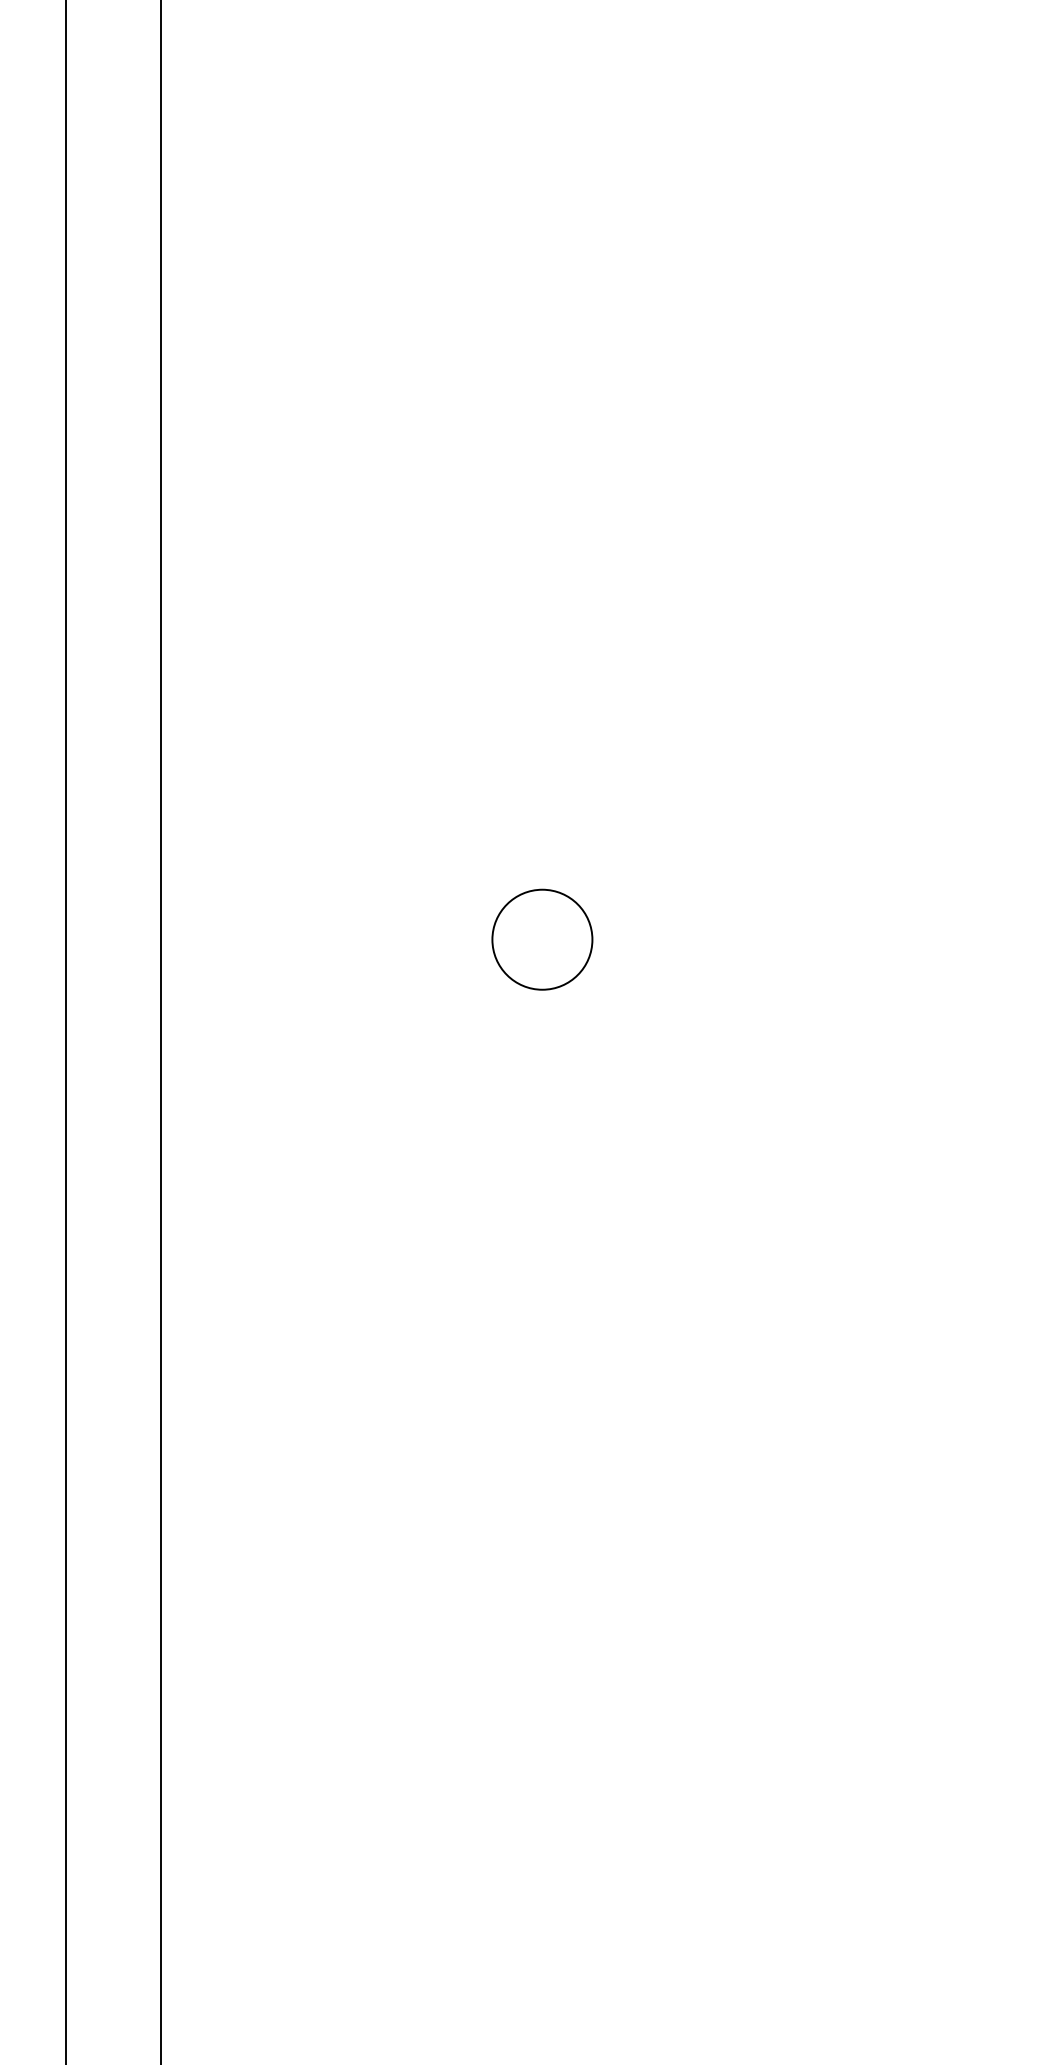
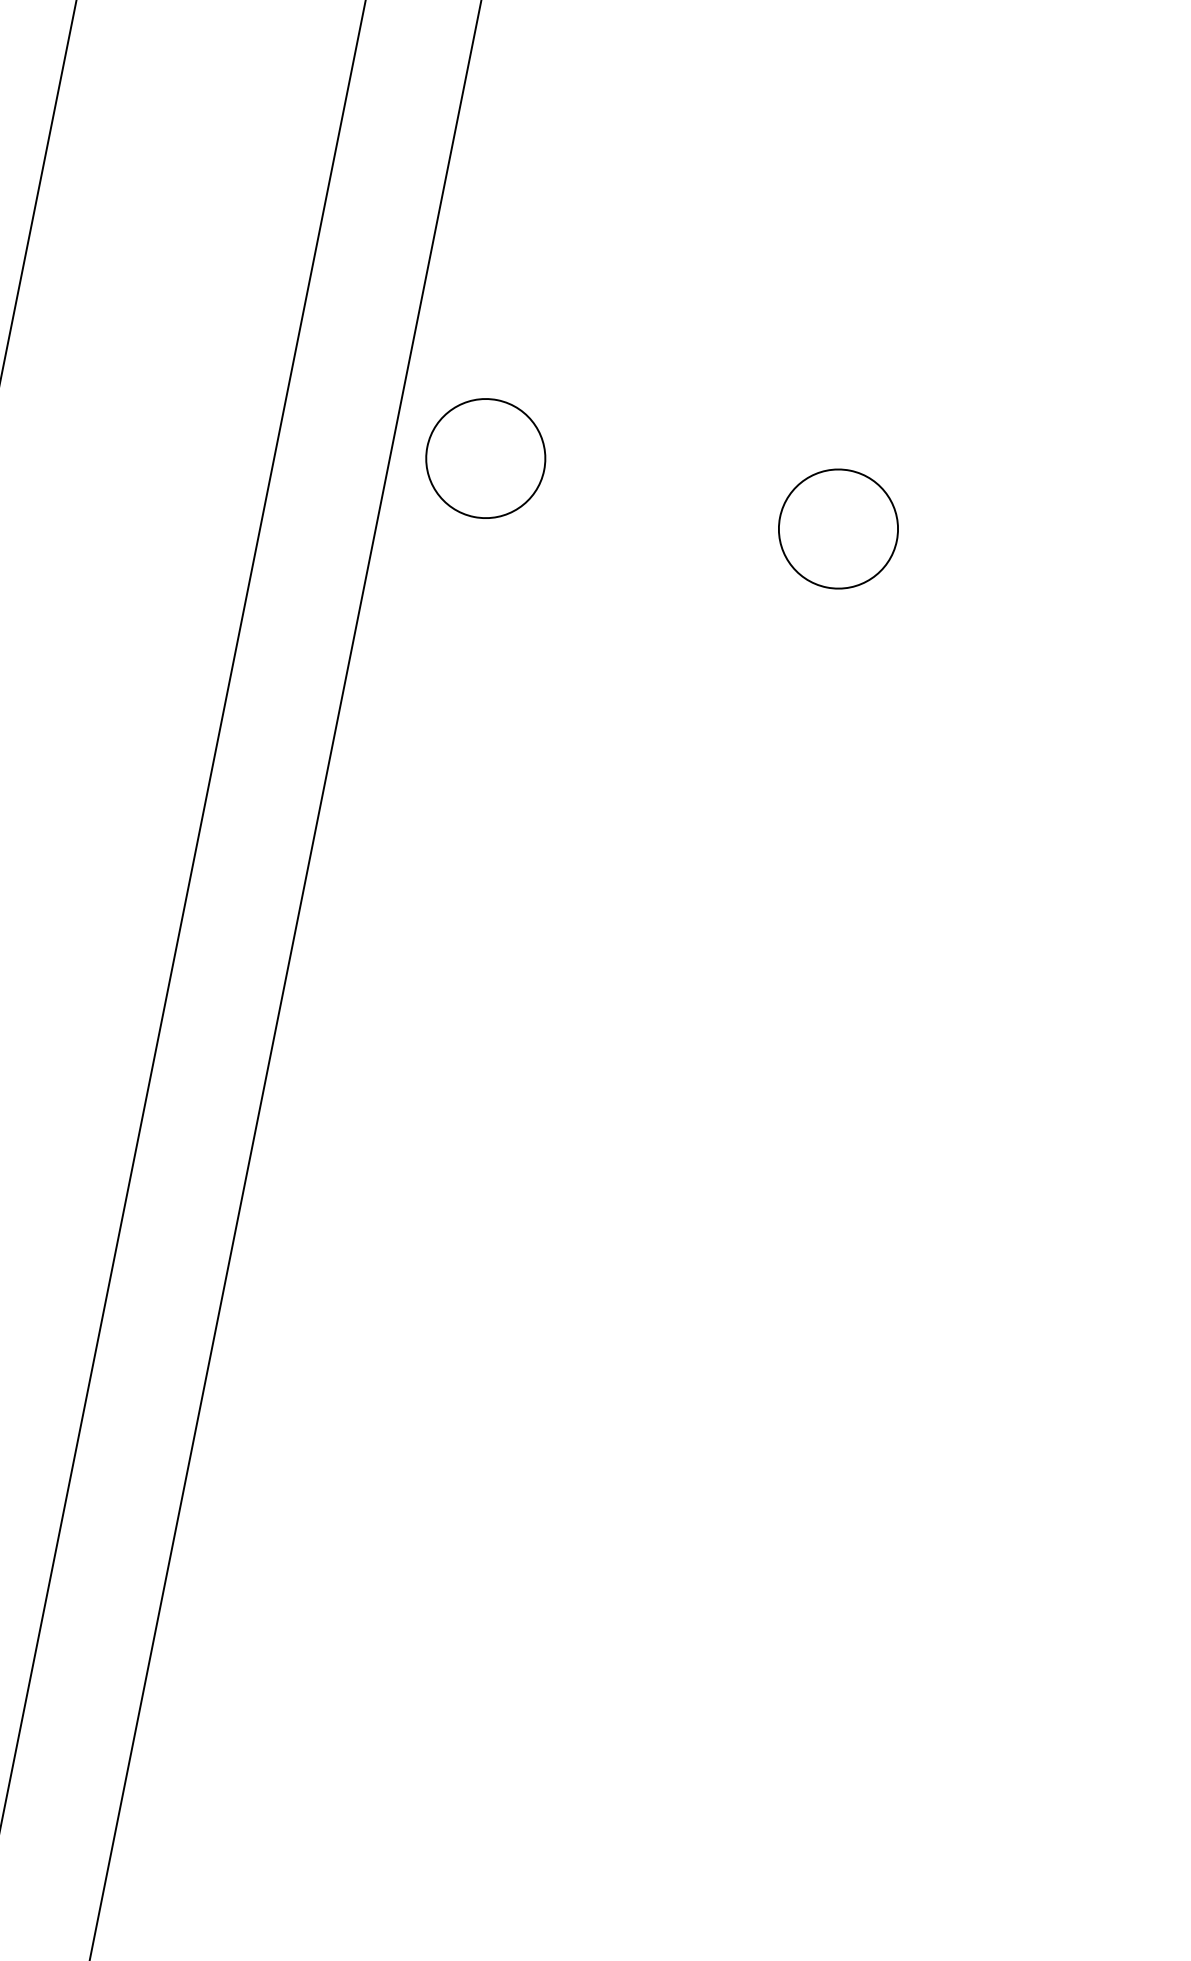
circle: (240, 939) -> (485, 458), added

